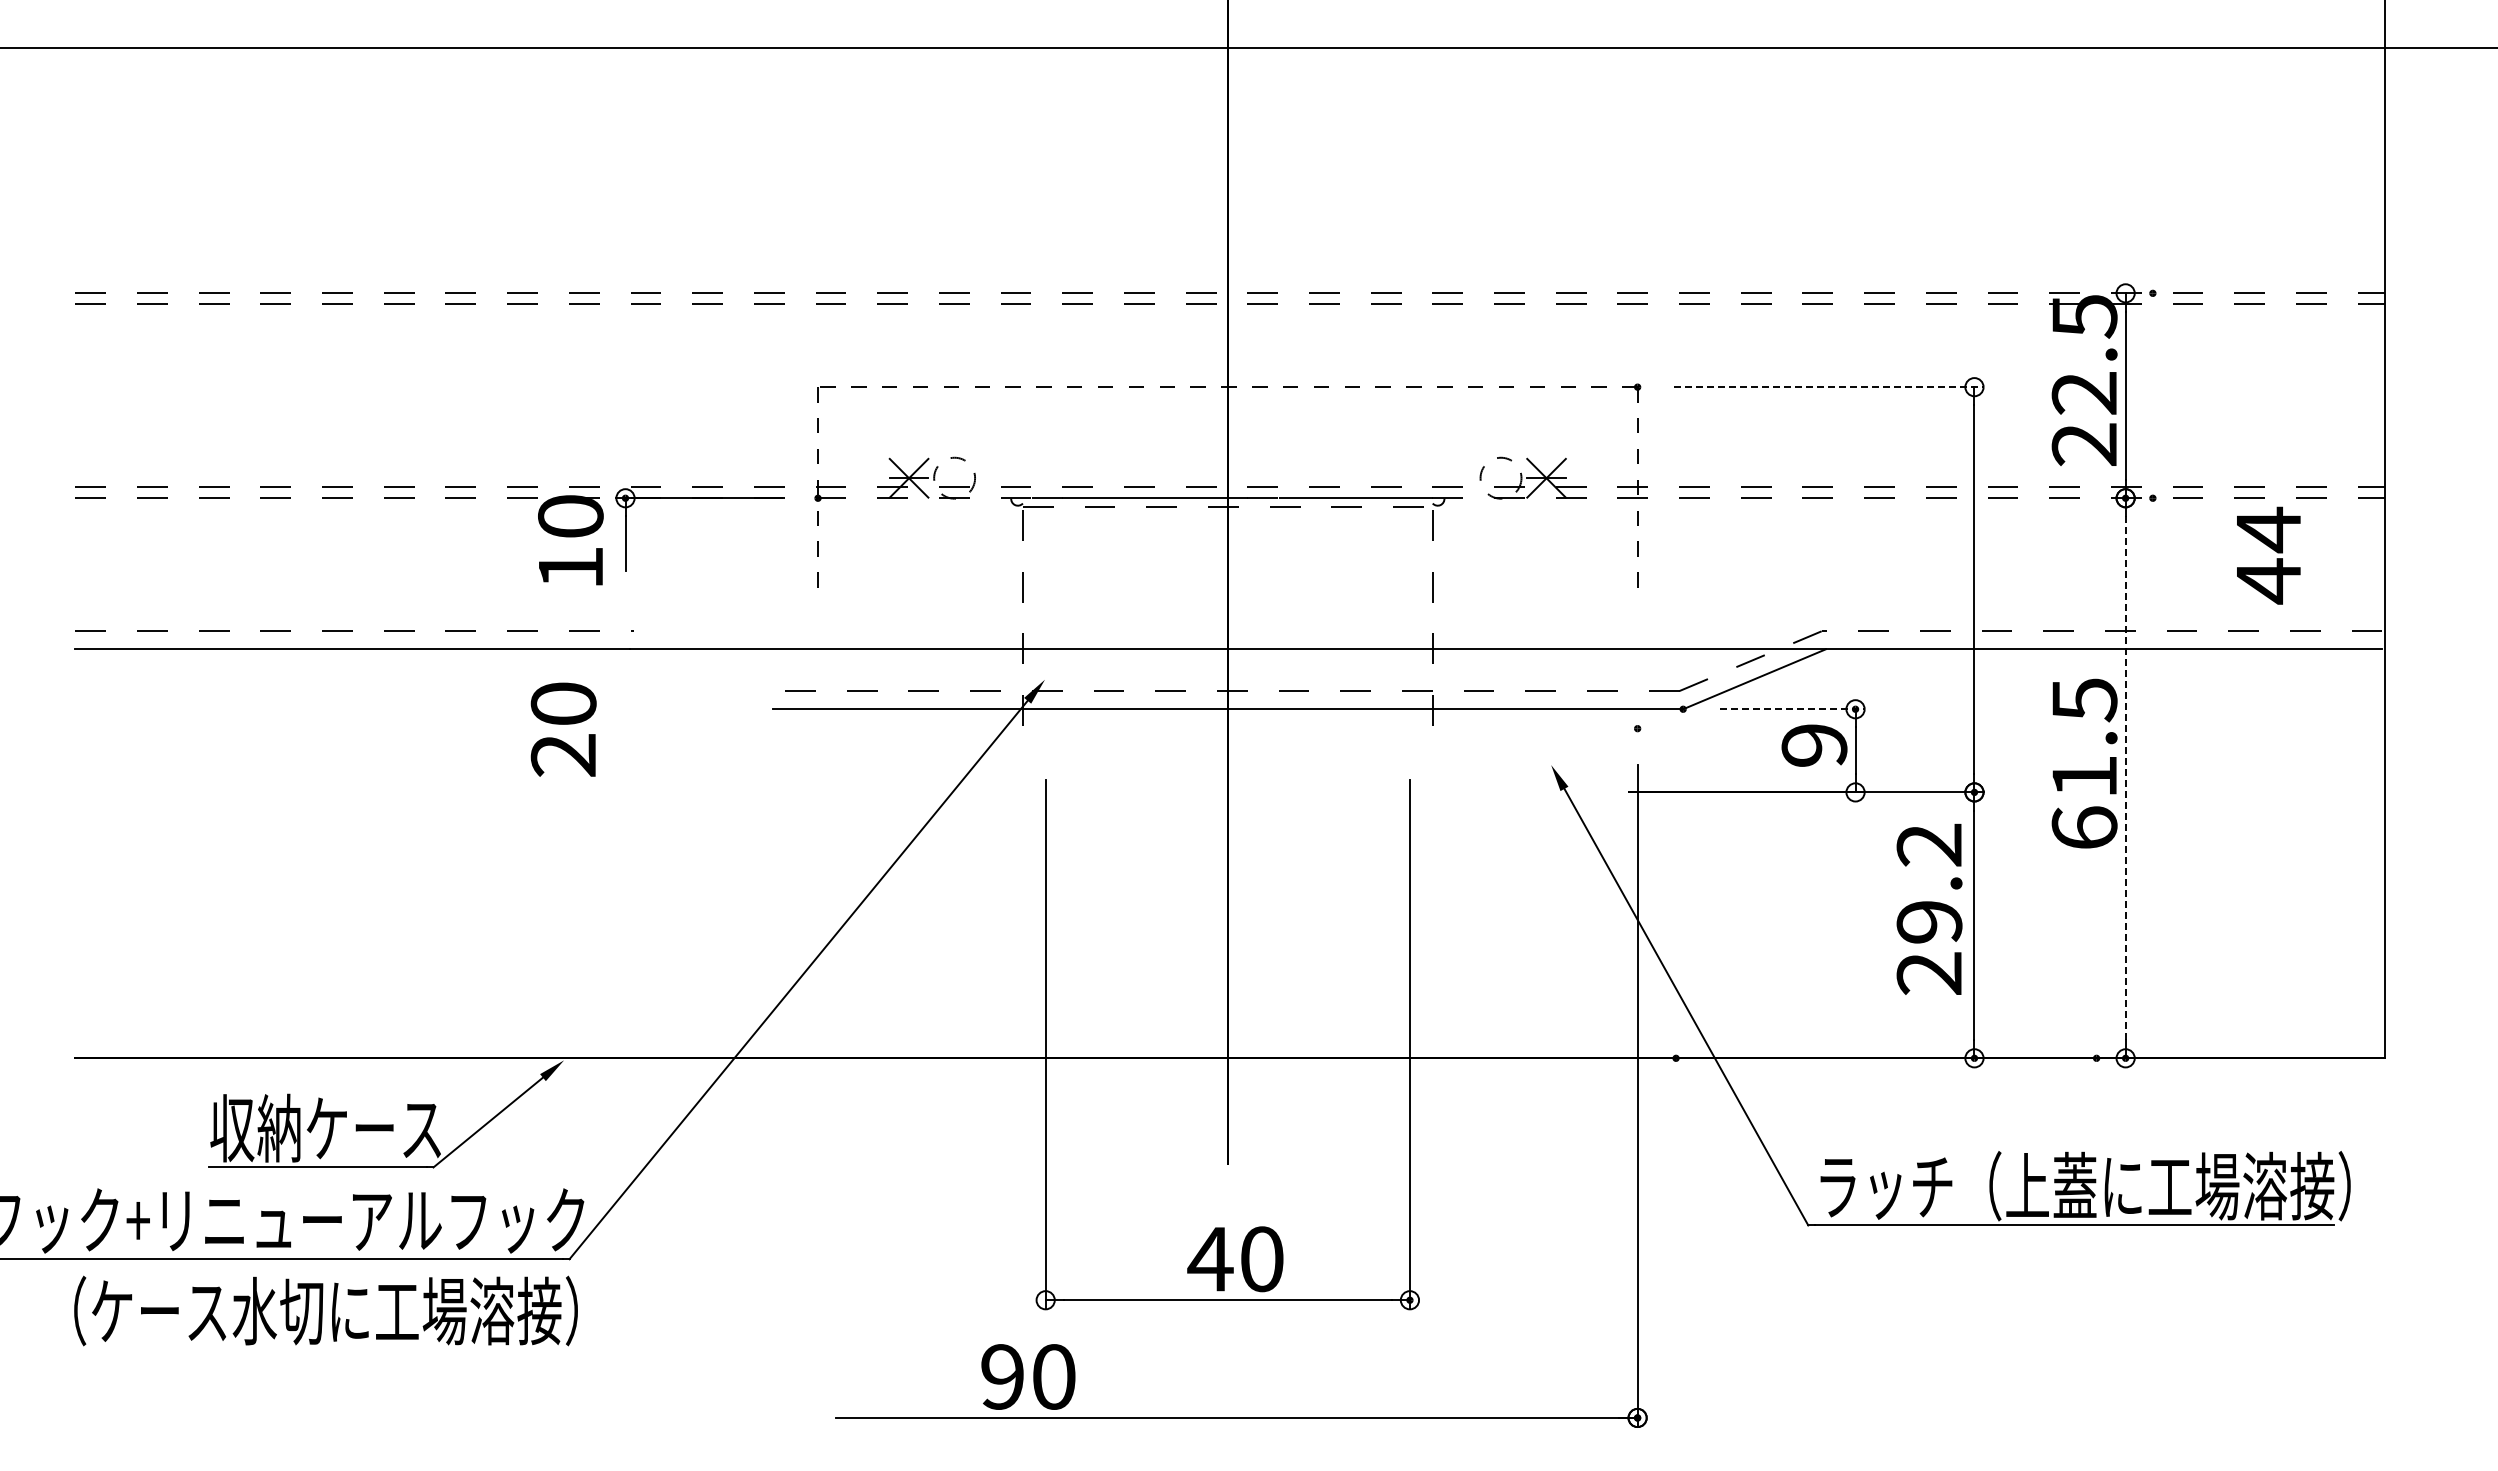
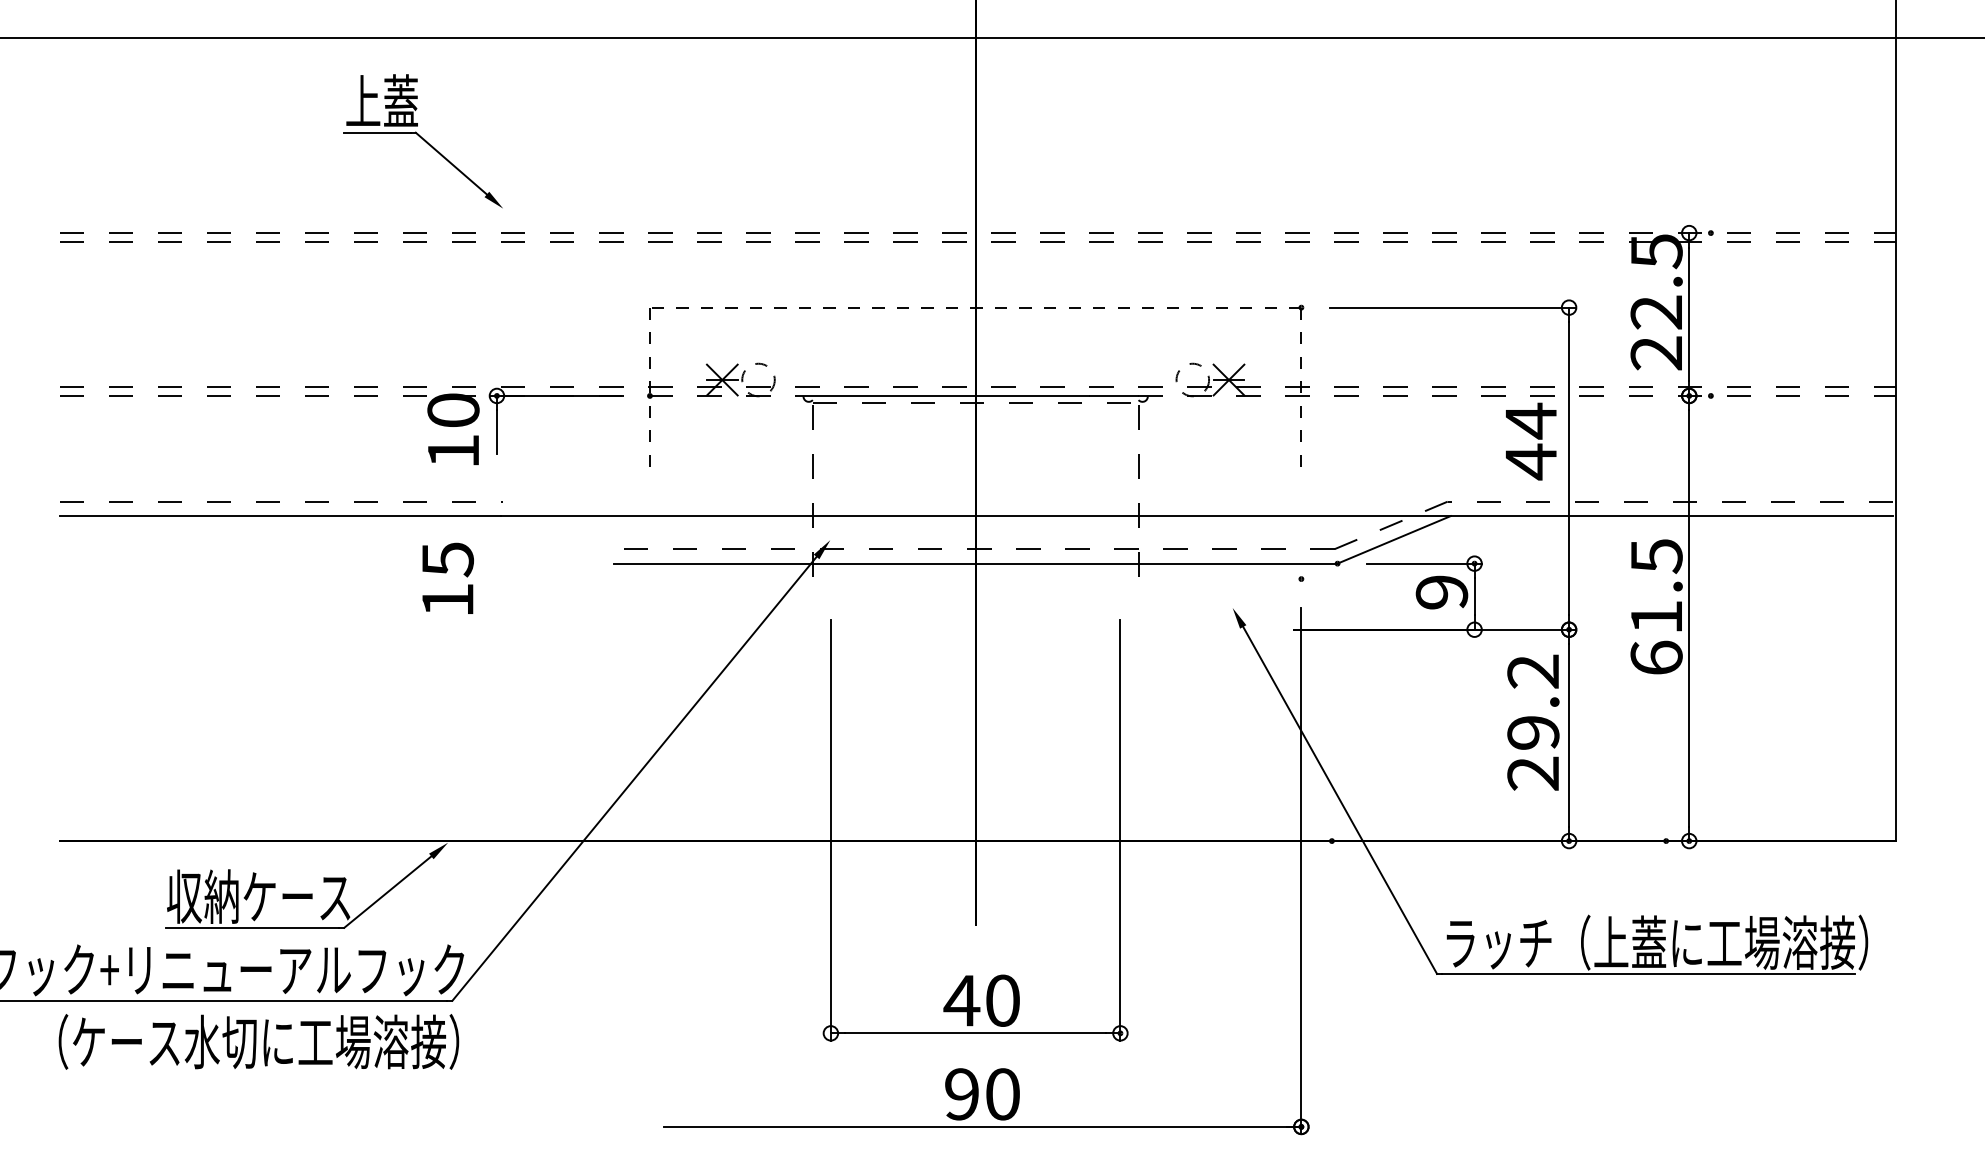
part: (532, 177) -> (423, 141), added
line: (1828, 387) -> (1453, 307), dashed -> solid
text: (2268, 555) -> (1530, 441), moved
line: (1792, 709) -> (1424, 563), dashed -> solid
text: (563, 729) -> (447, 579), 20 -> 15
line: (2125, 778) -> (1689, 618), dashed -> solid
text: (1028, 1376) -> (982, 1093), moved

